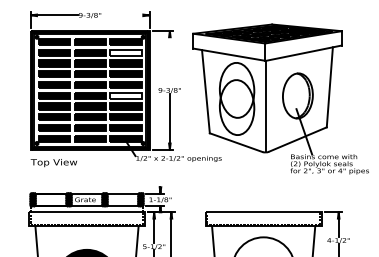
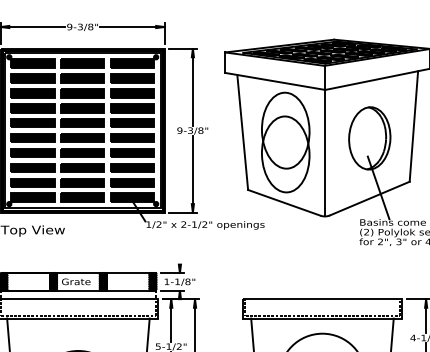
line: (125, 15) -> (131, 27), added
fill: (125, 52) -> (131, 78), added
line: (169, 58) -> (192, 86), added
fill: (125, 95) -> (131, 137), added

